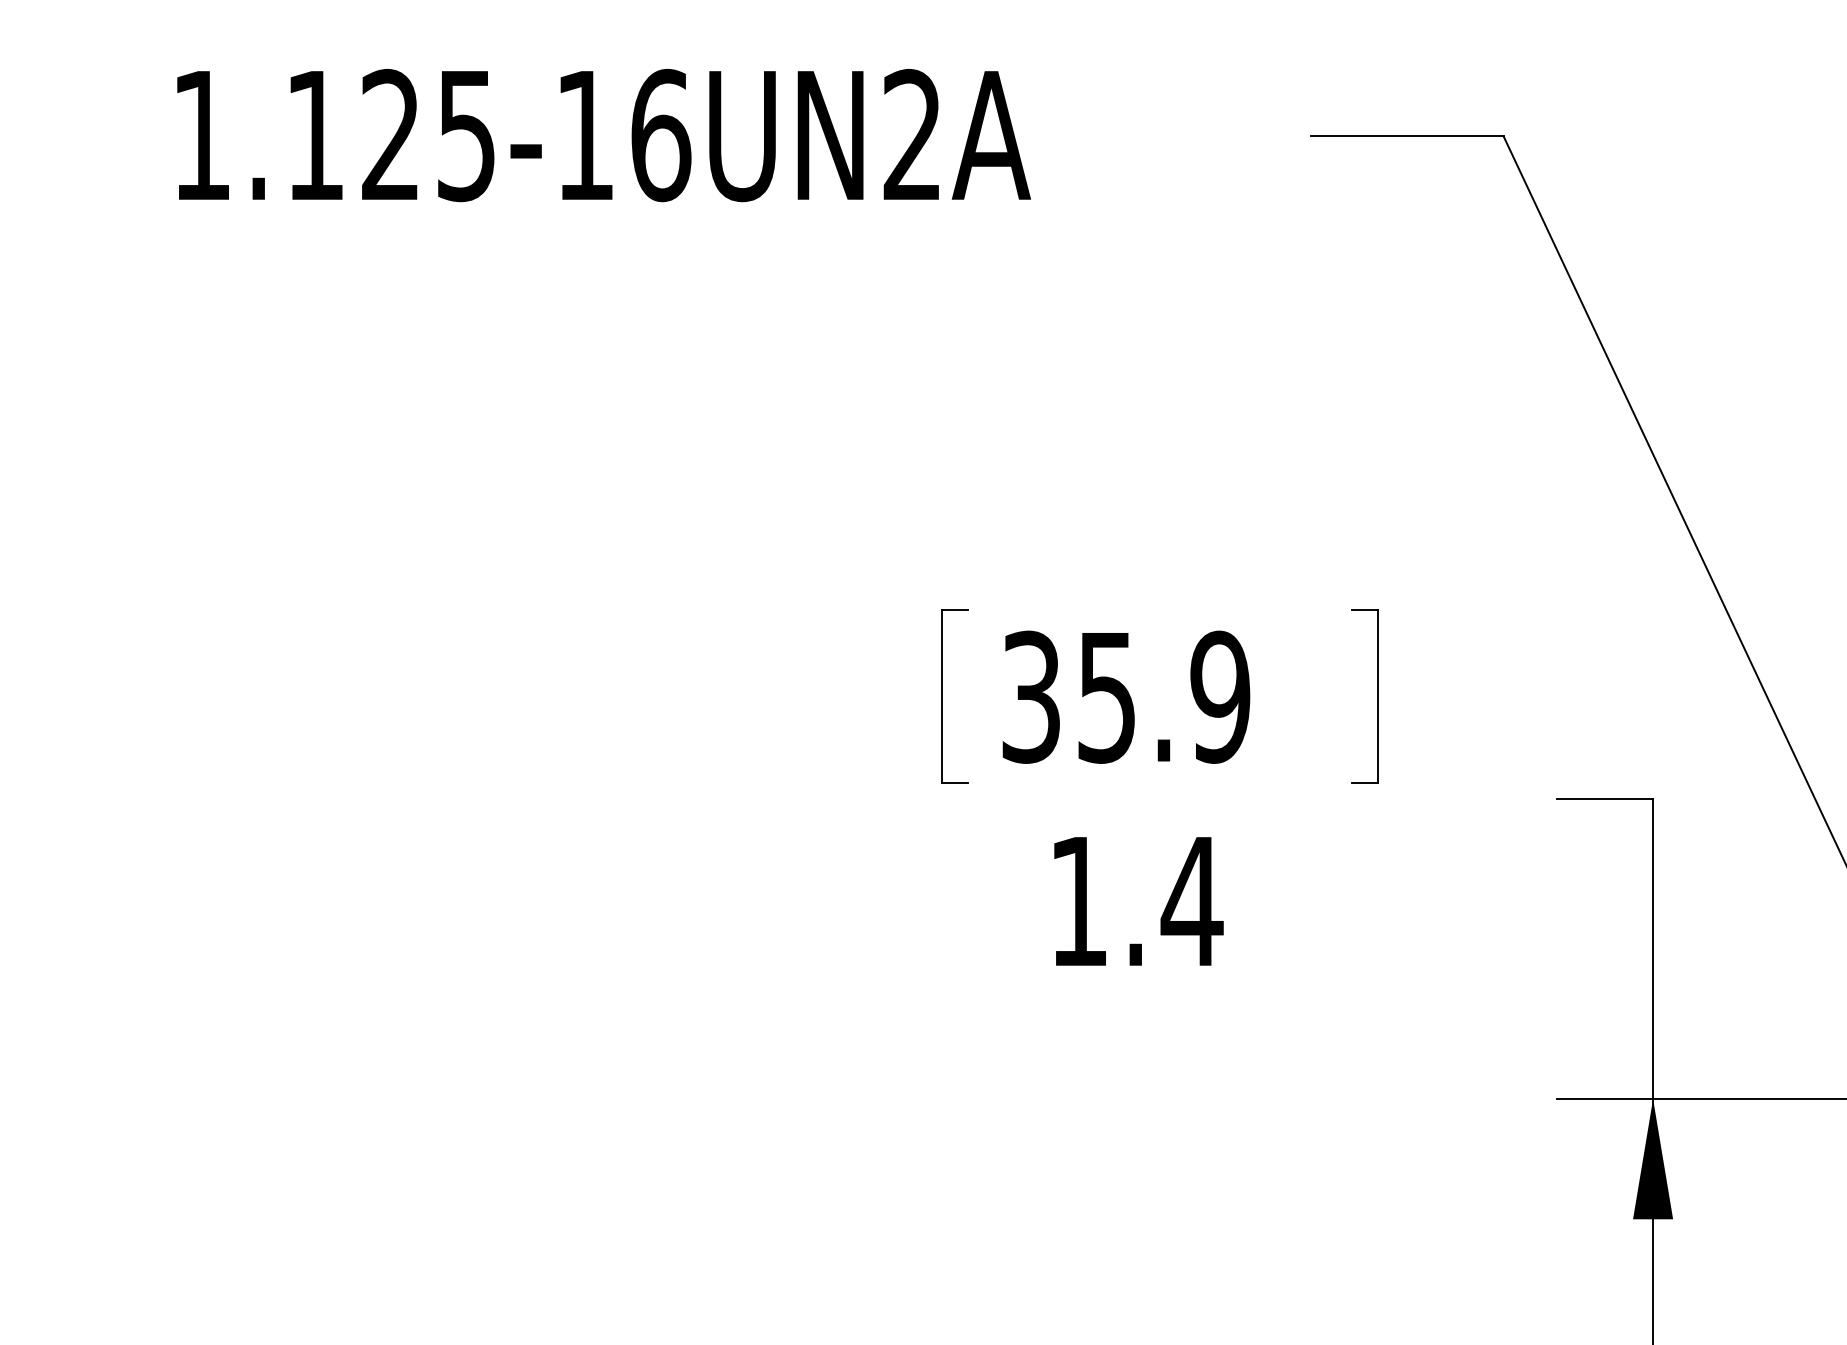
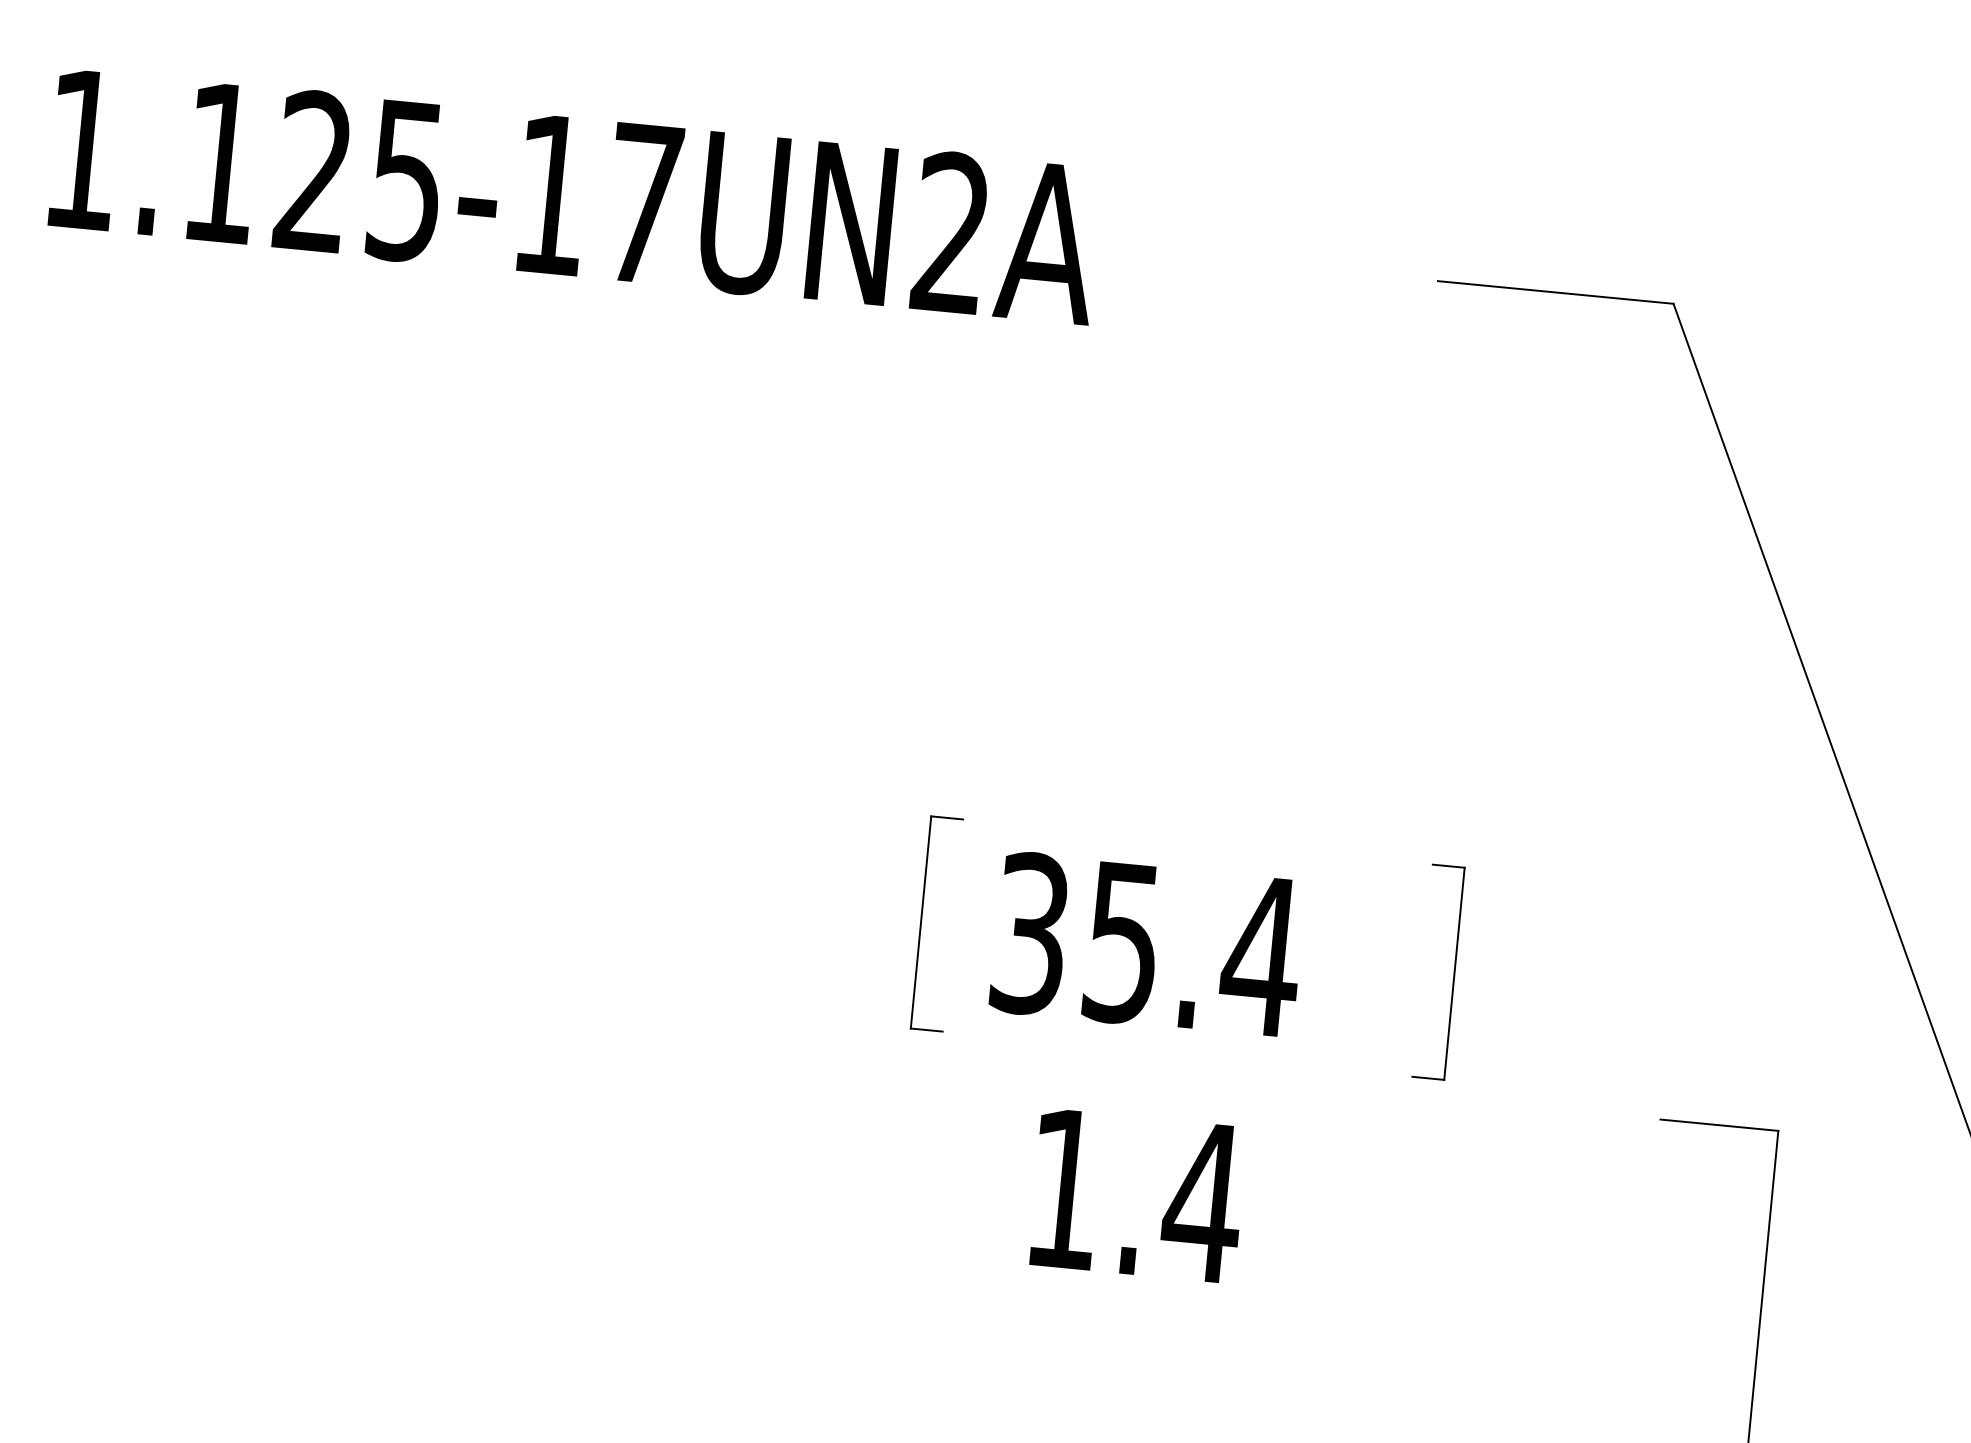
text: (661, 135) -> (644, 203), 1.125-16UN2A -> 1.125-17UN2A
text: (1219, 696) -> (1260, 955), 35.9 -> 35.4

